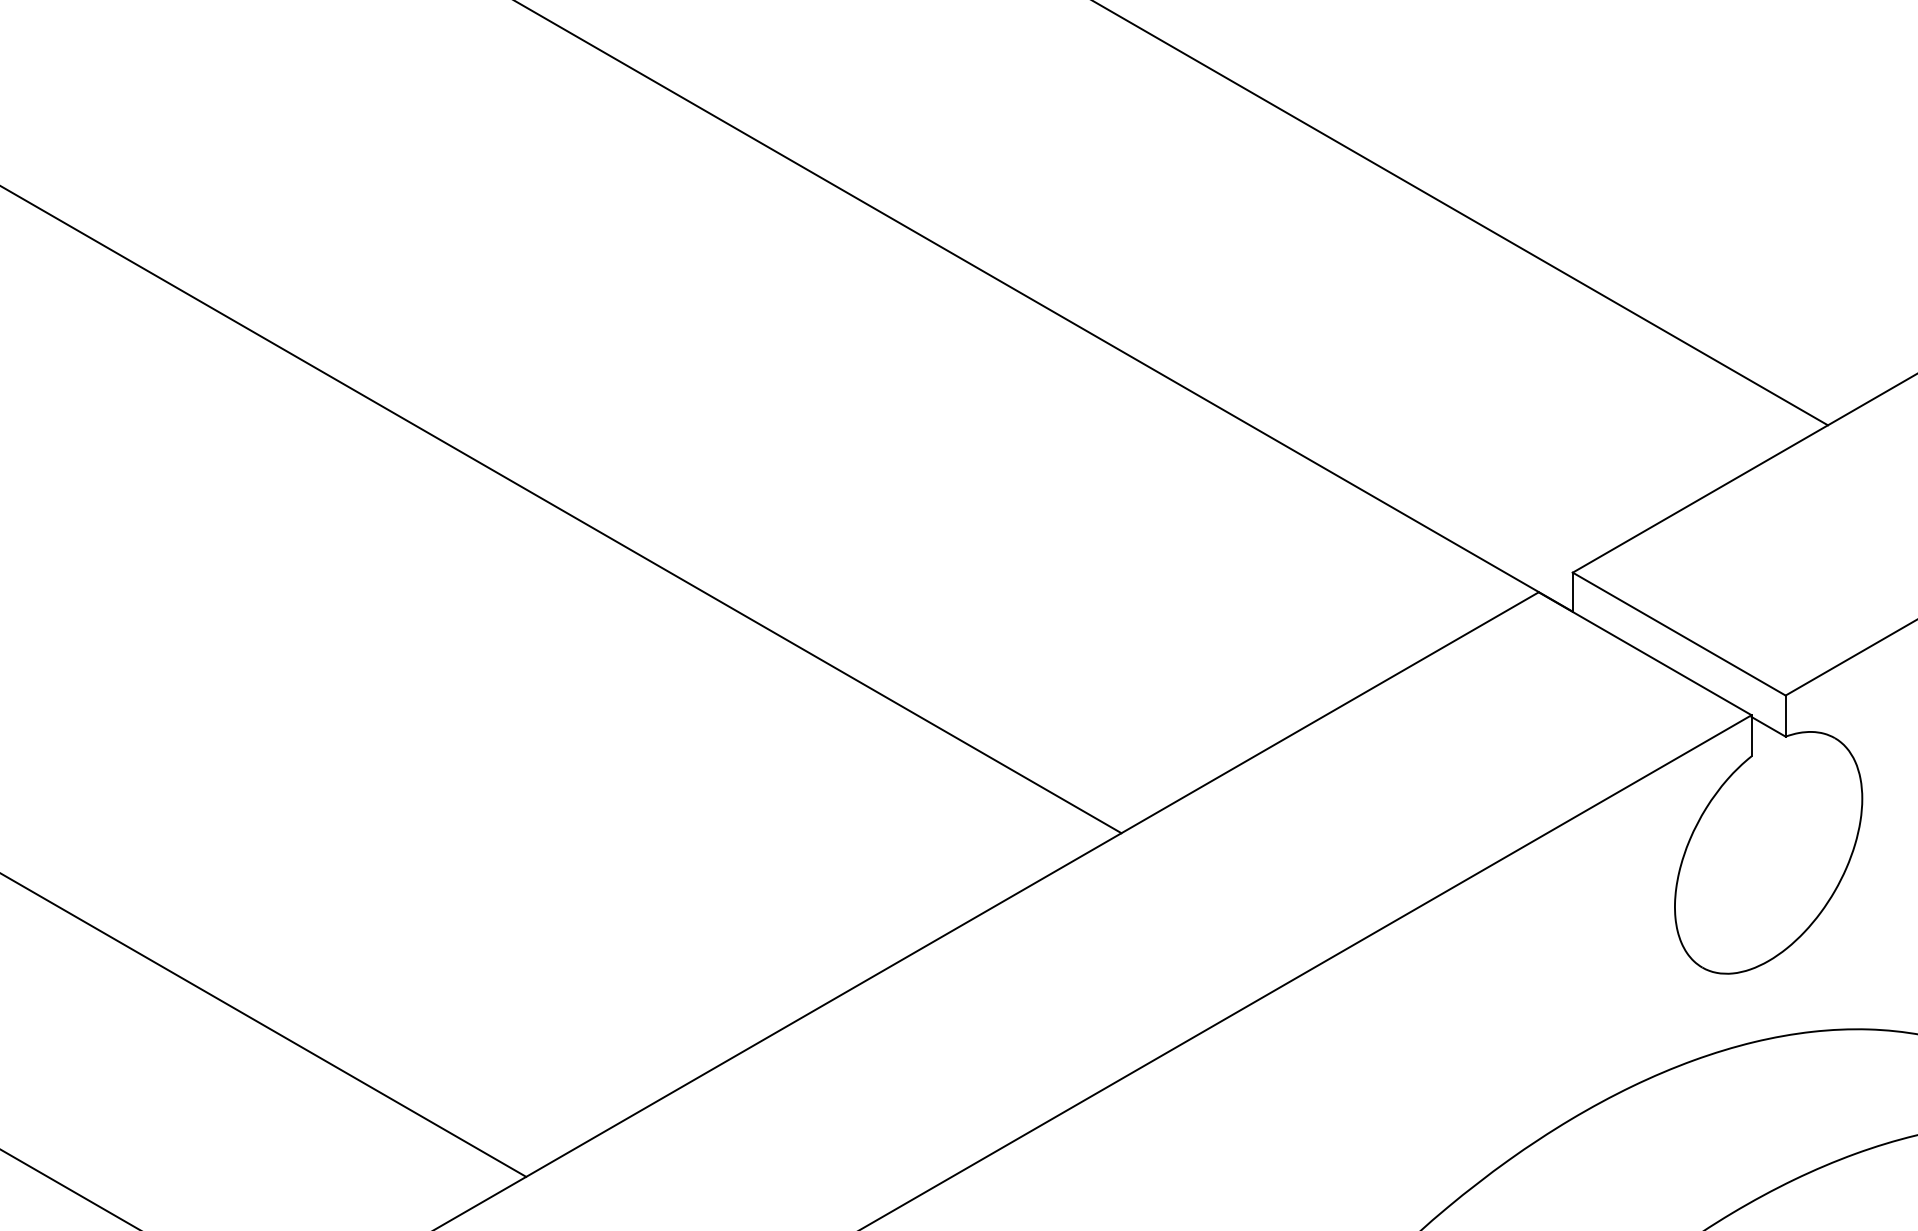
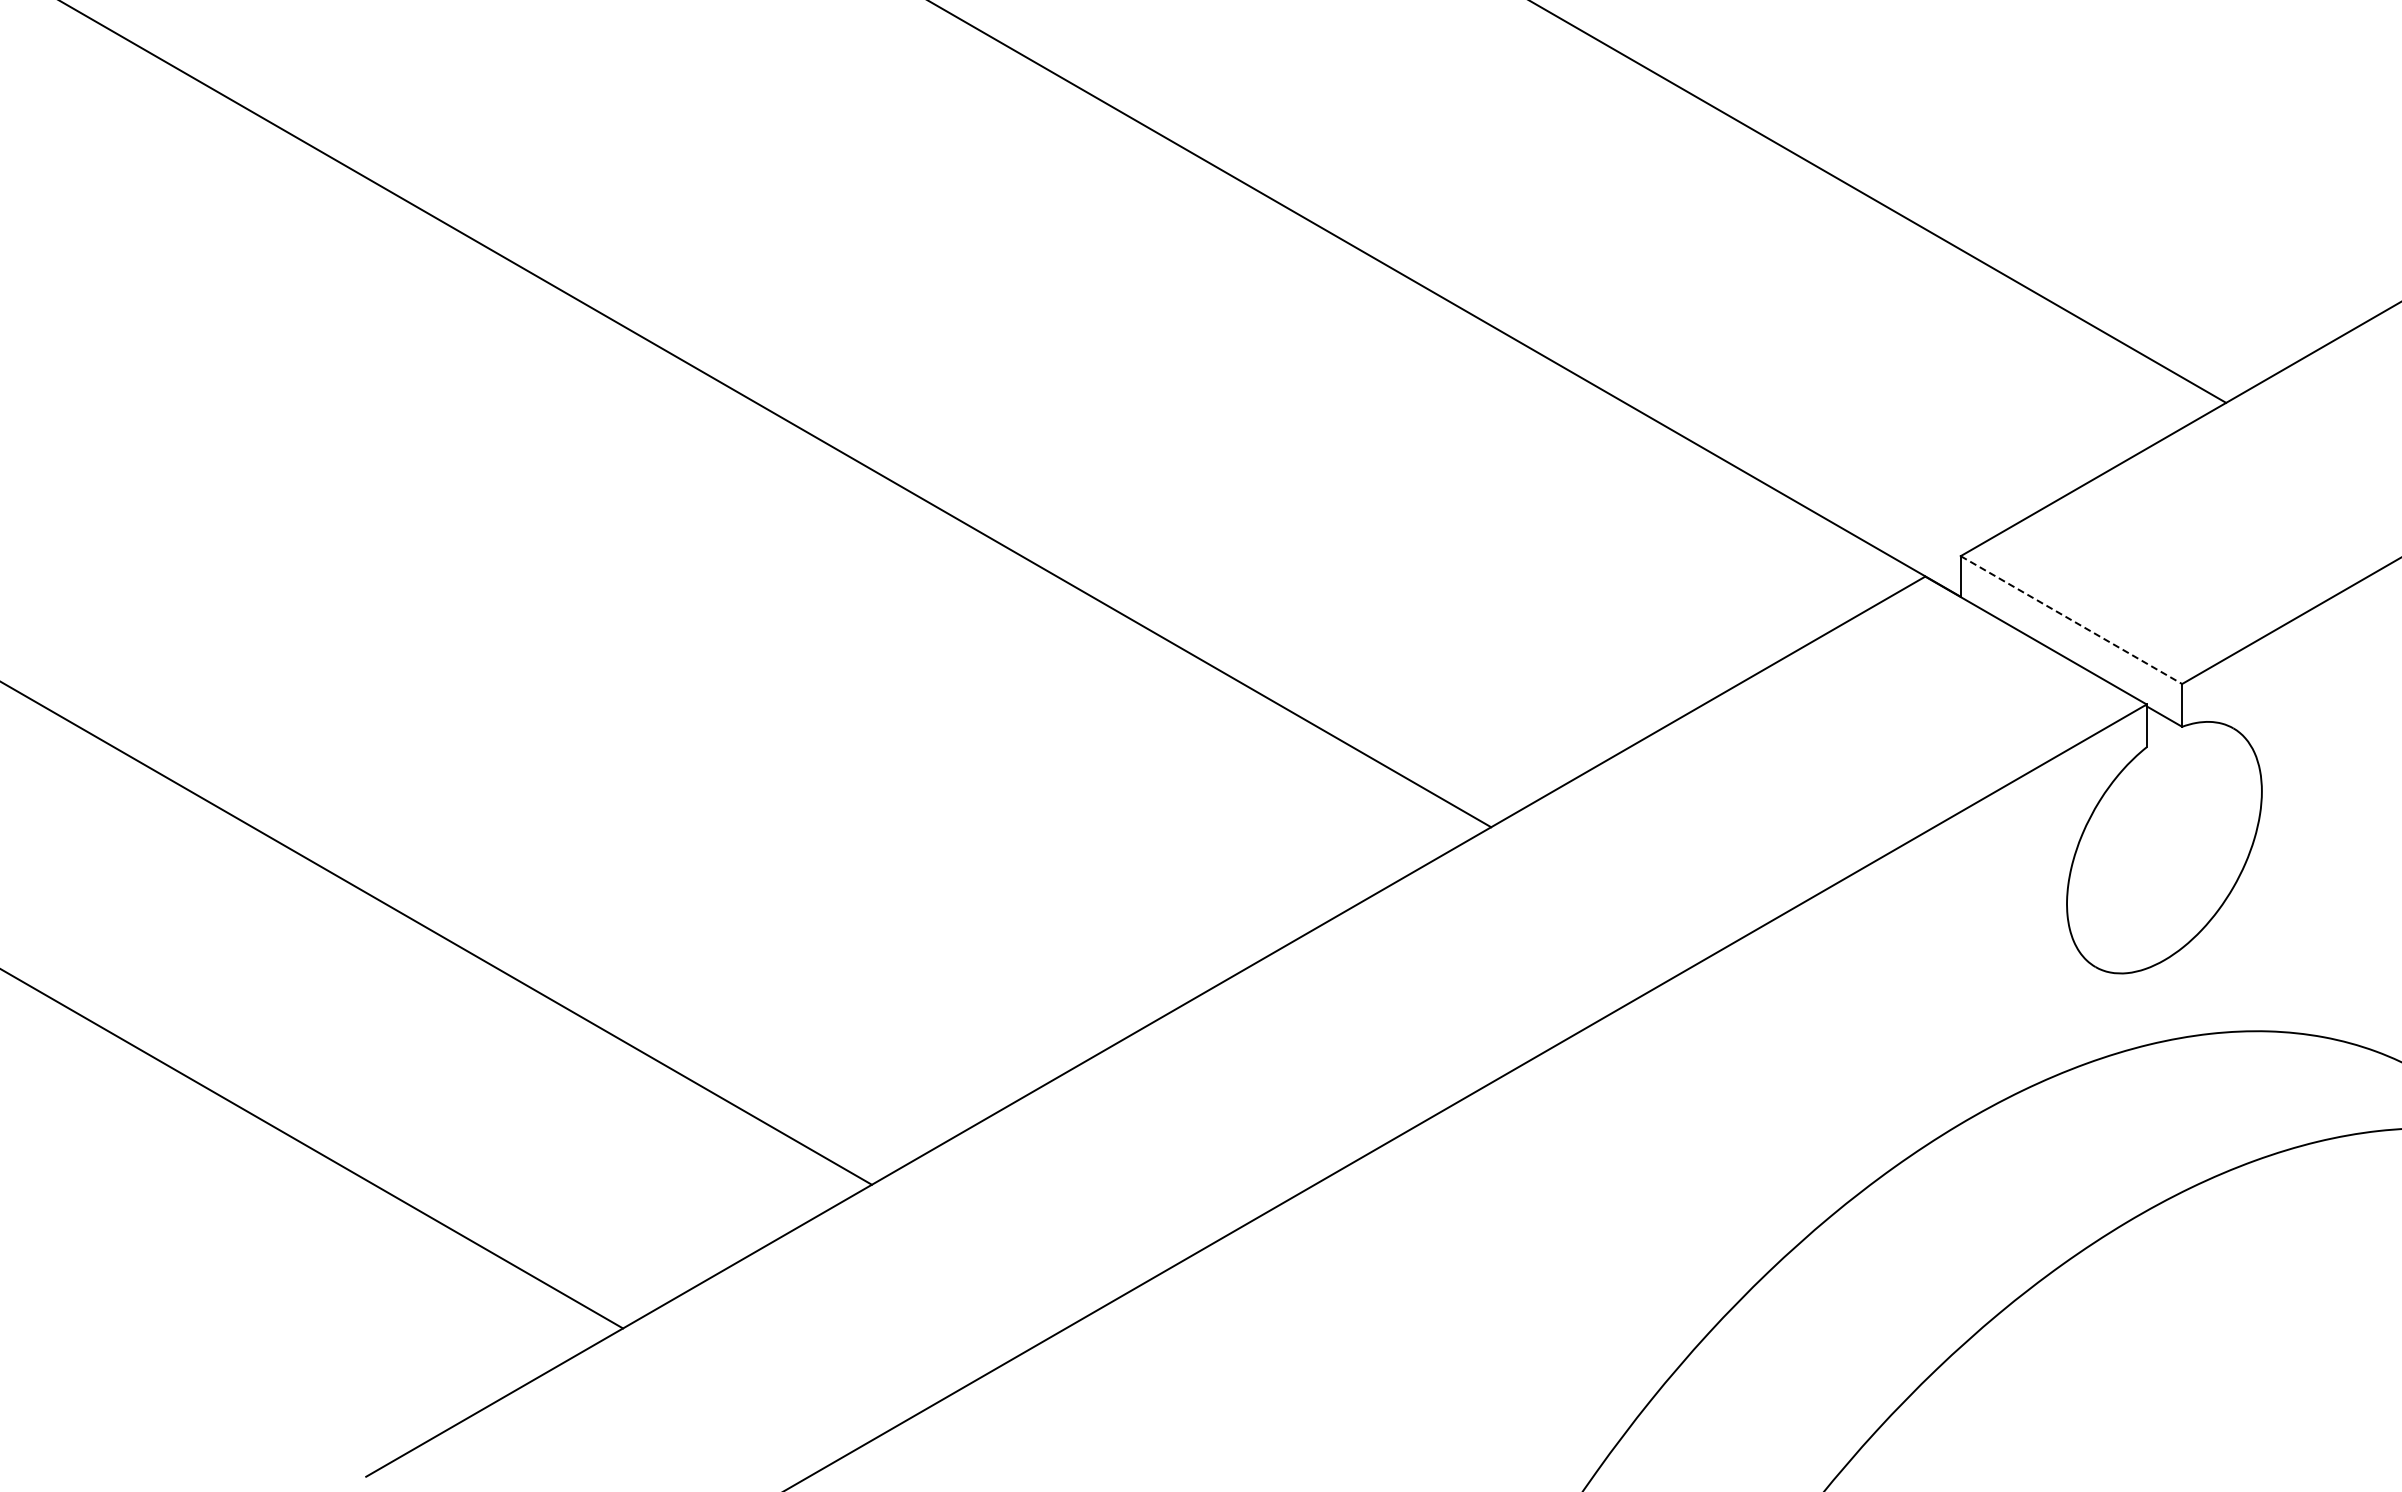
line: (1679, 634) -> (2071, 620), solid -> dashed

